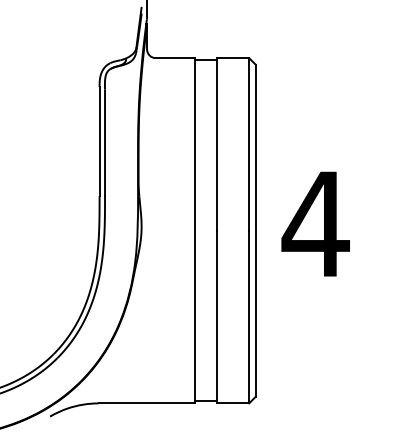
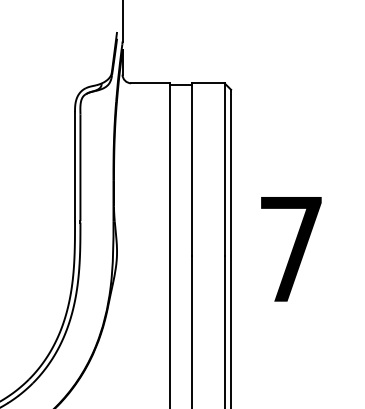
text: (315, 223) -> (290, 248), 4 -> 7

